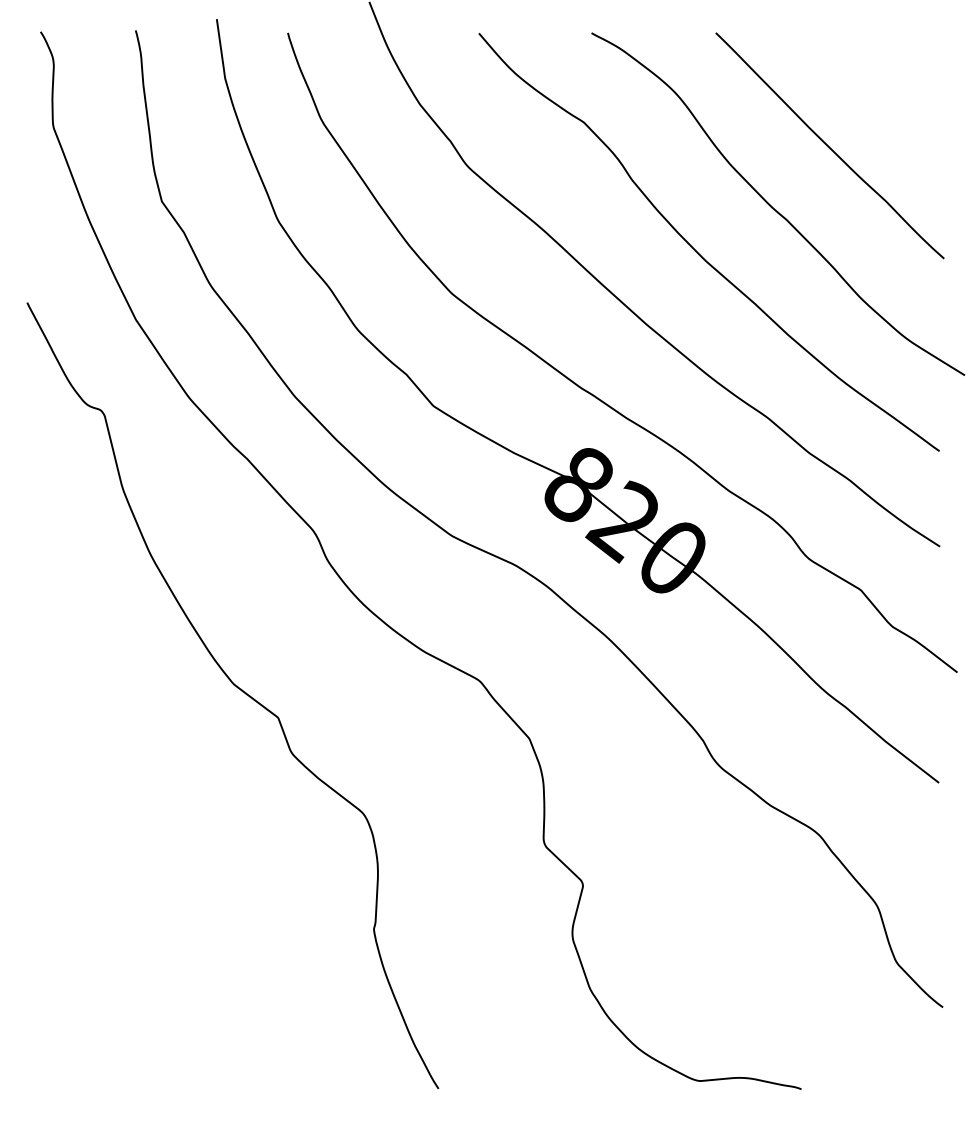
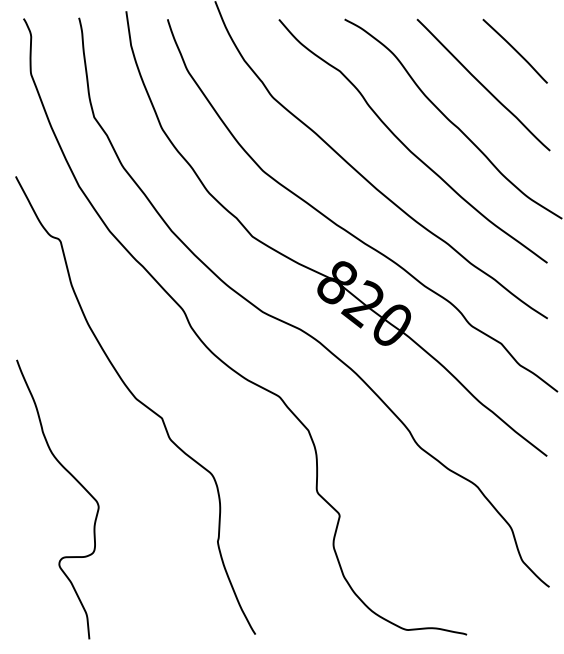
line: (882, 86) -> (514, 50), added
curve: (129, 824) -> (75, 480), added

